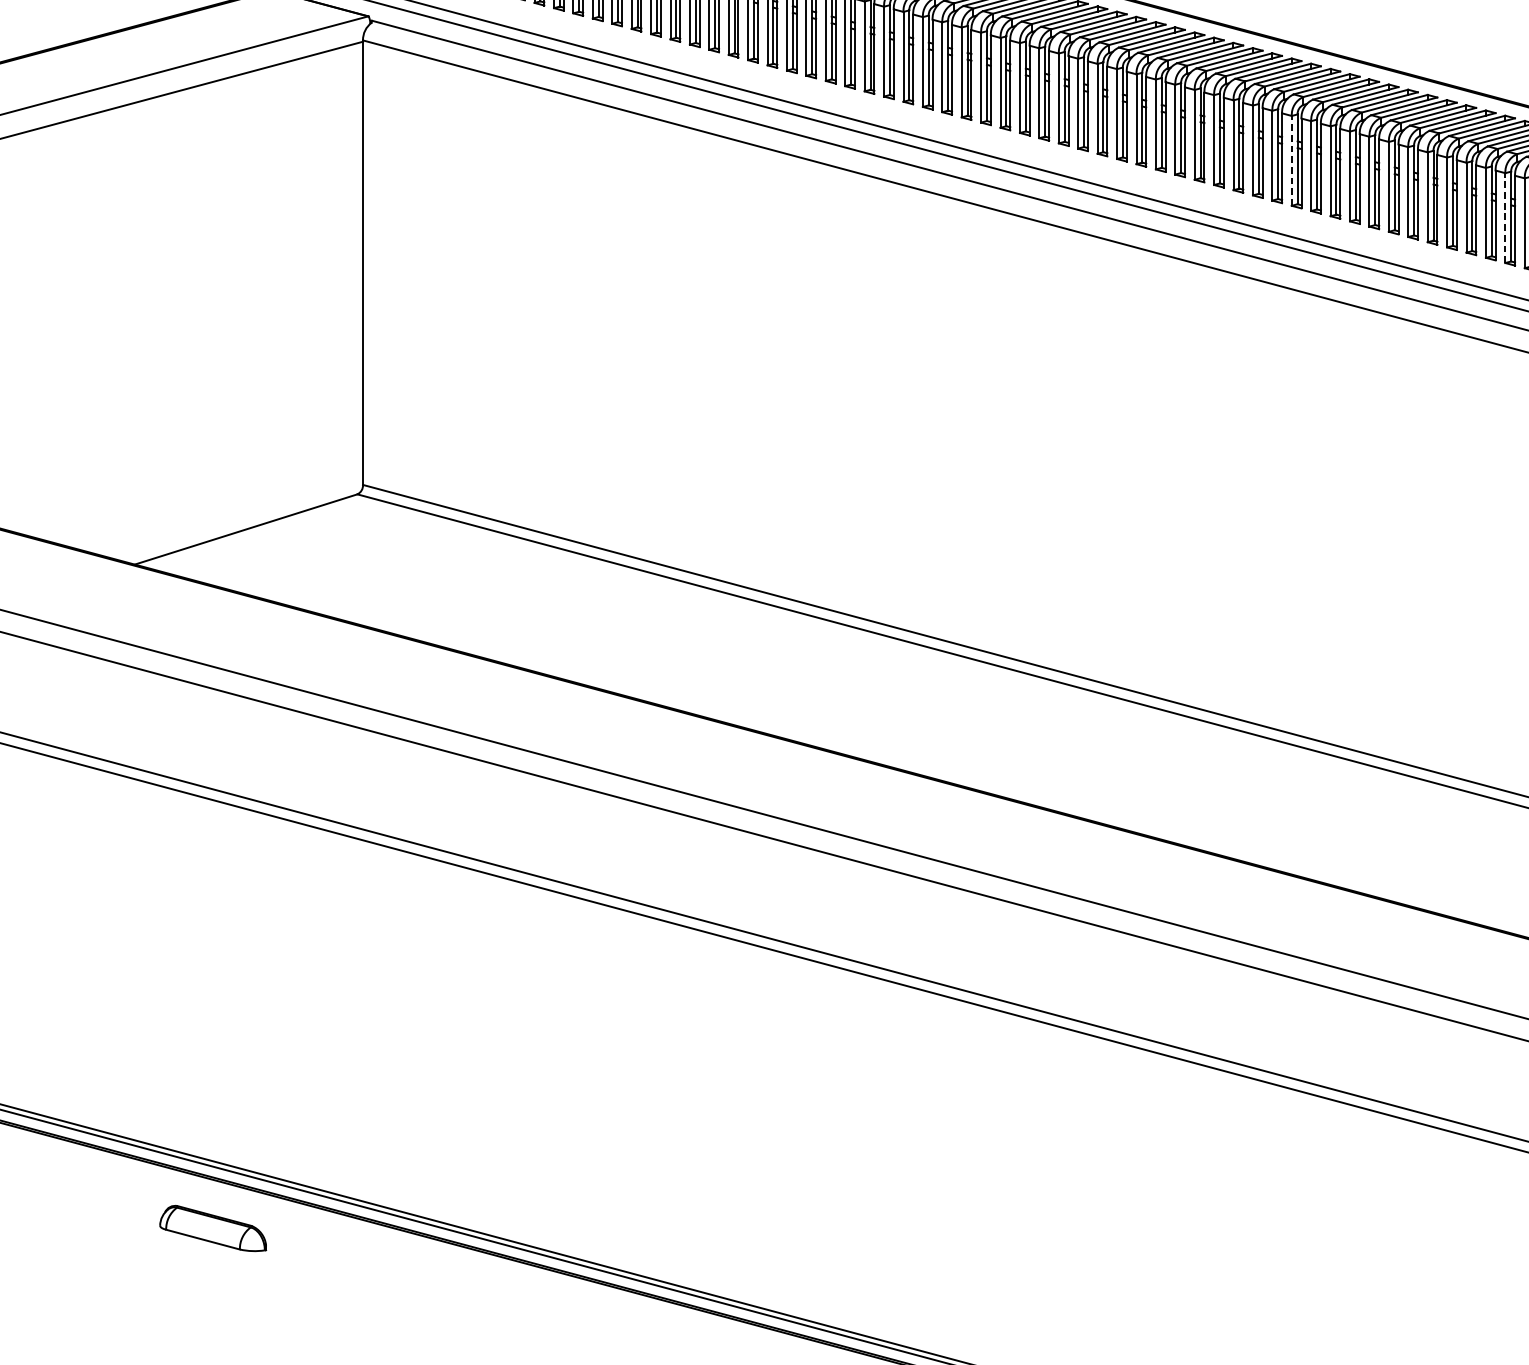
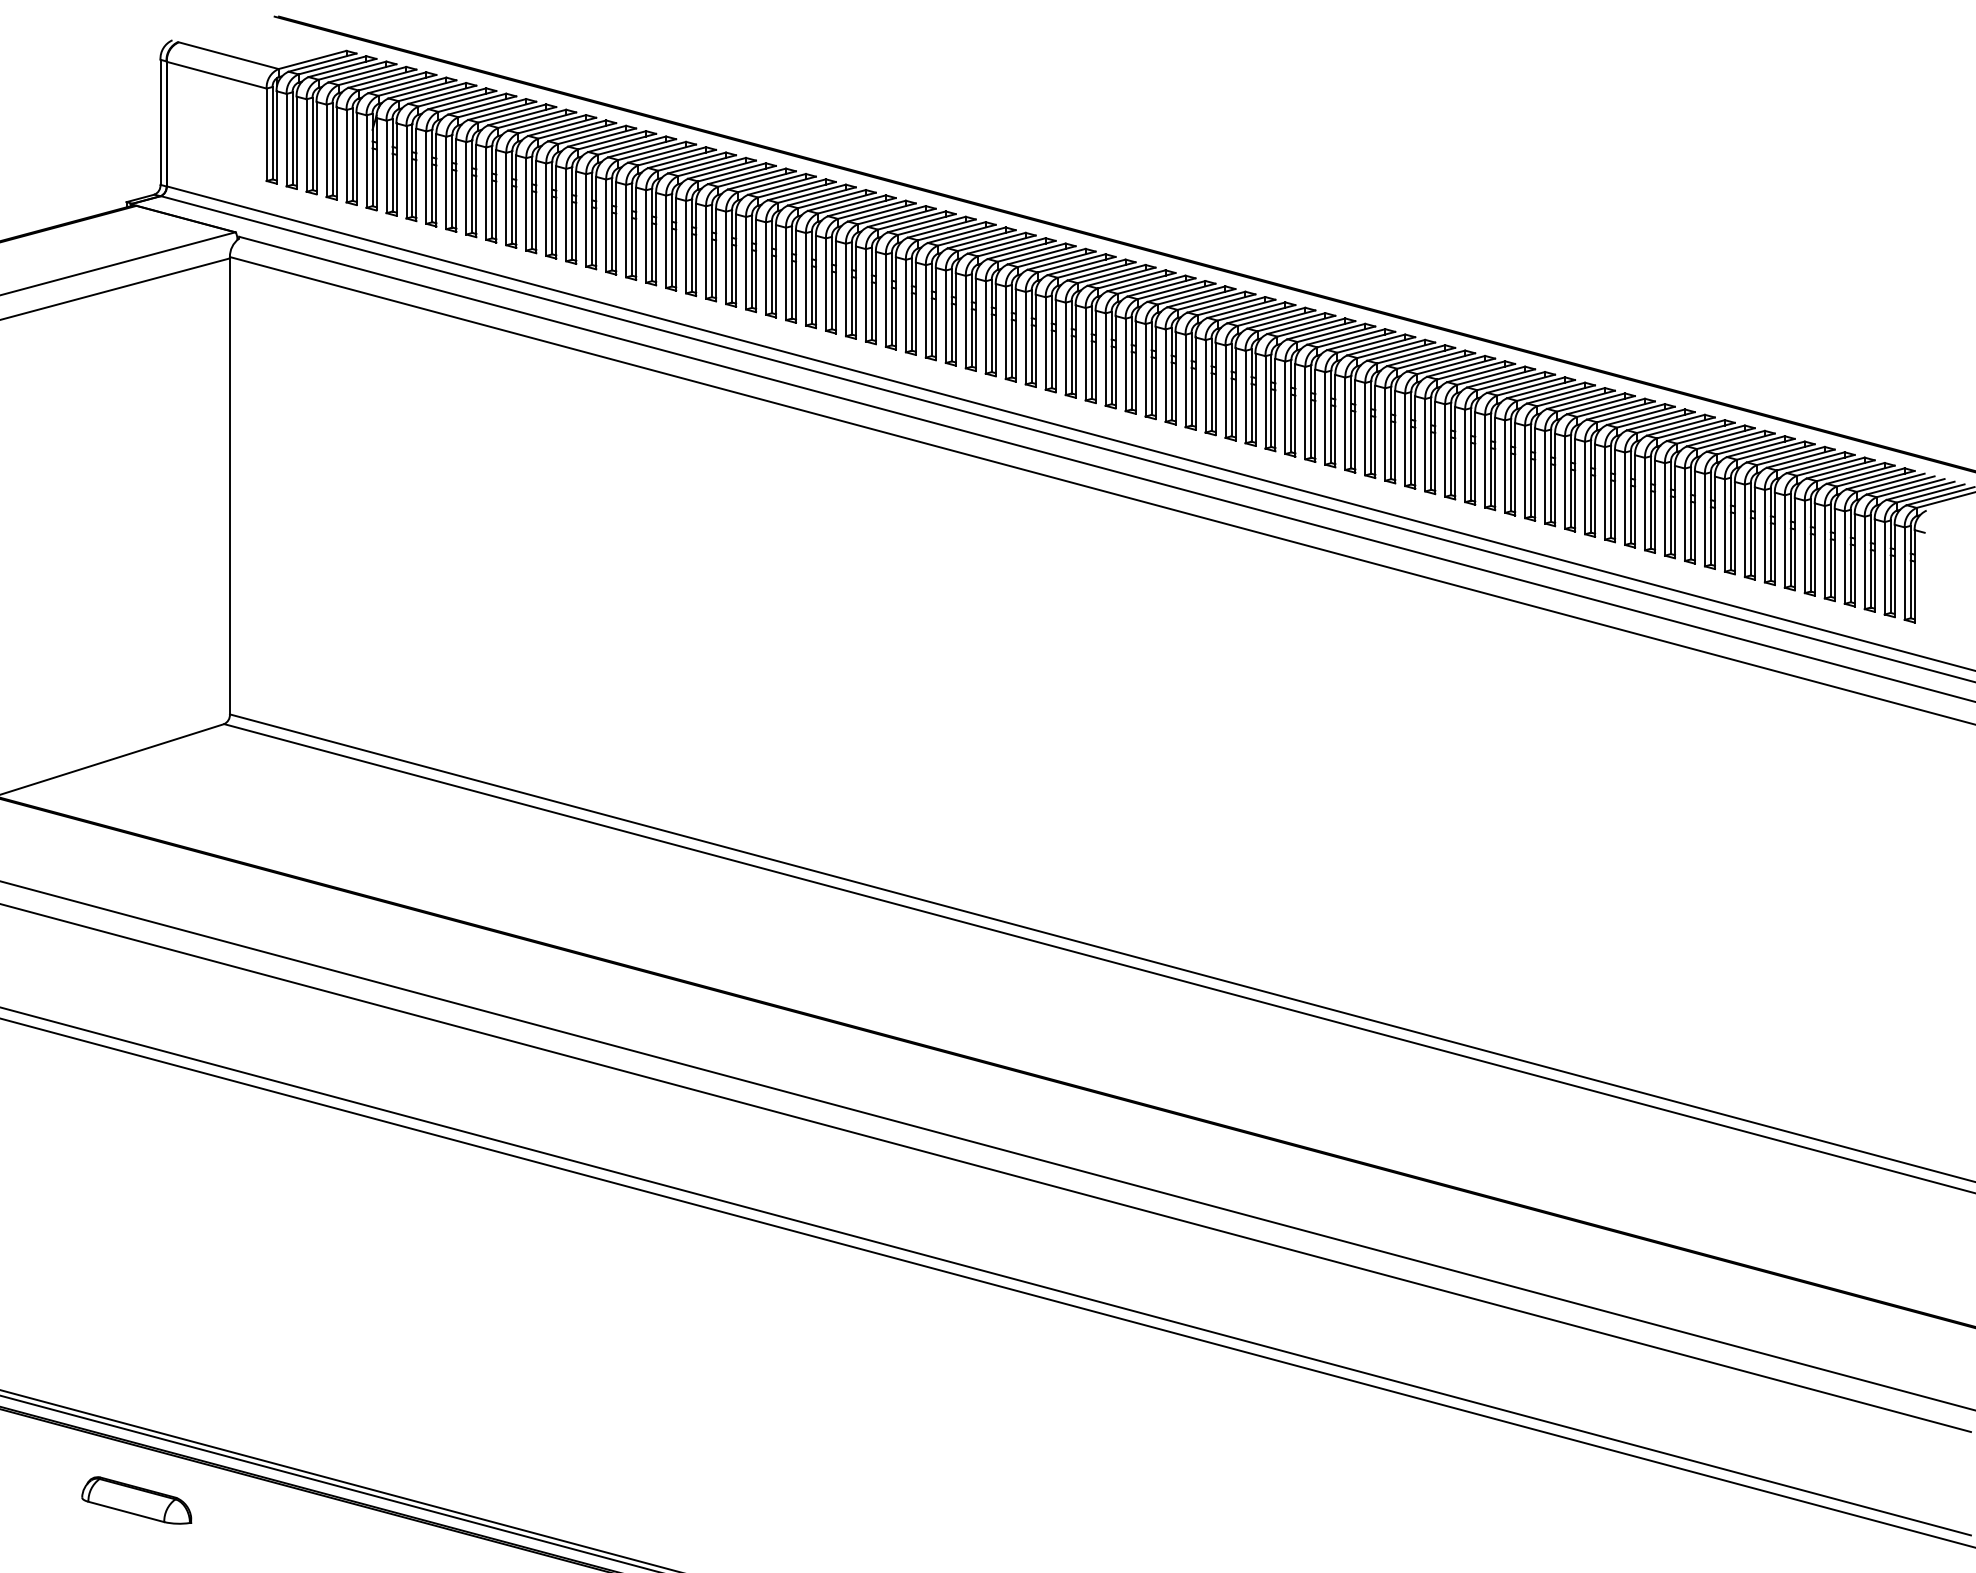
line: (1291, 160) -> (1185, 380), dashed -> solid
line: (1505, 217) -> (1405, 439), dashed -> solid
part: (212, 1228) -> (136, 1500), moved

